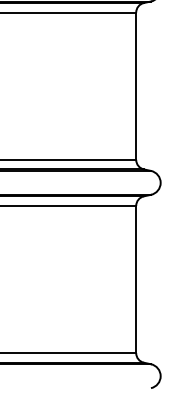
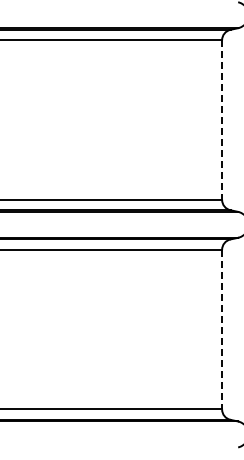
line: (136, 86) -> (222, 120), solid -> dashed
line: (136, 279) -> (222, 329), solid -> dashed

